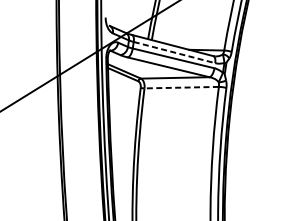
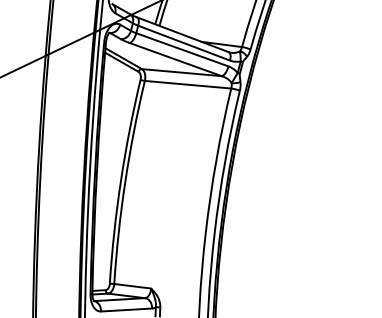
line: (174, 52) -> (184, 43), dashed -> solid
line: (181, 87) -> (187, 84), dashed -> solid

